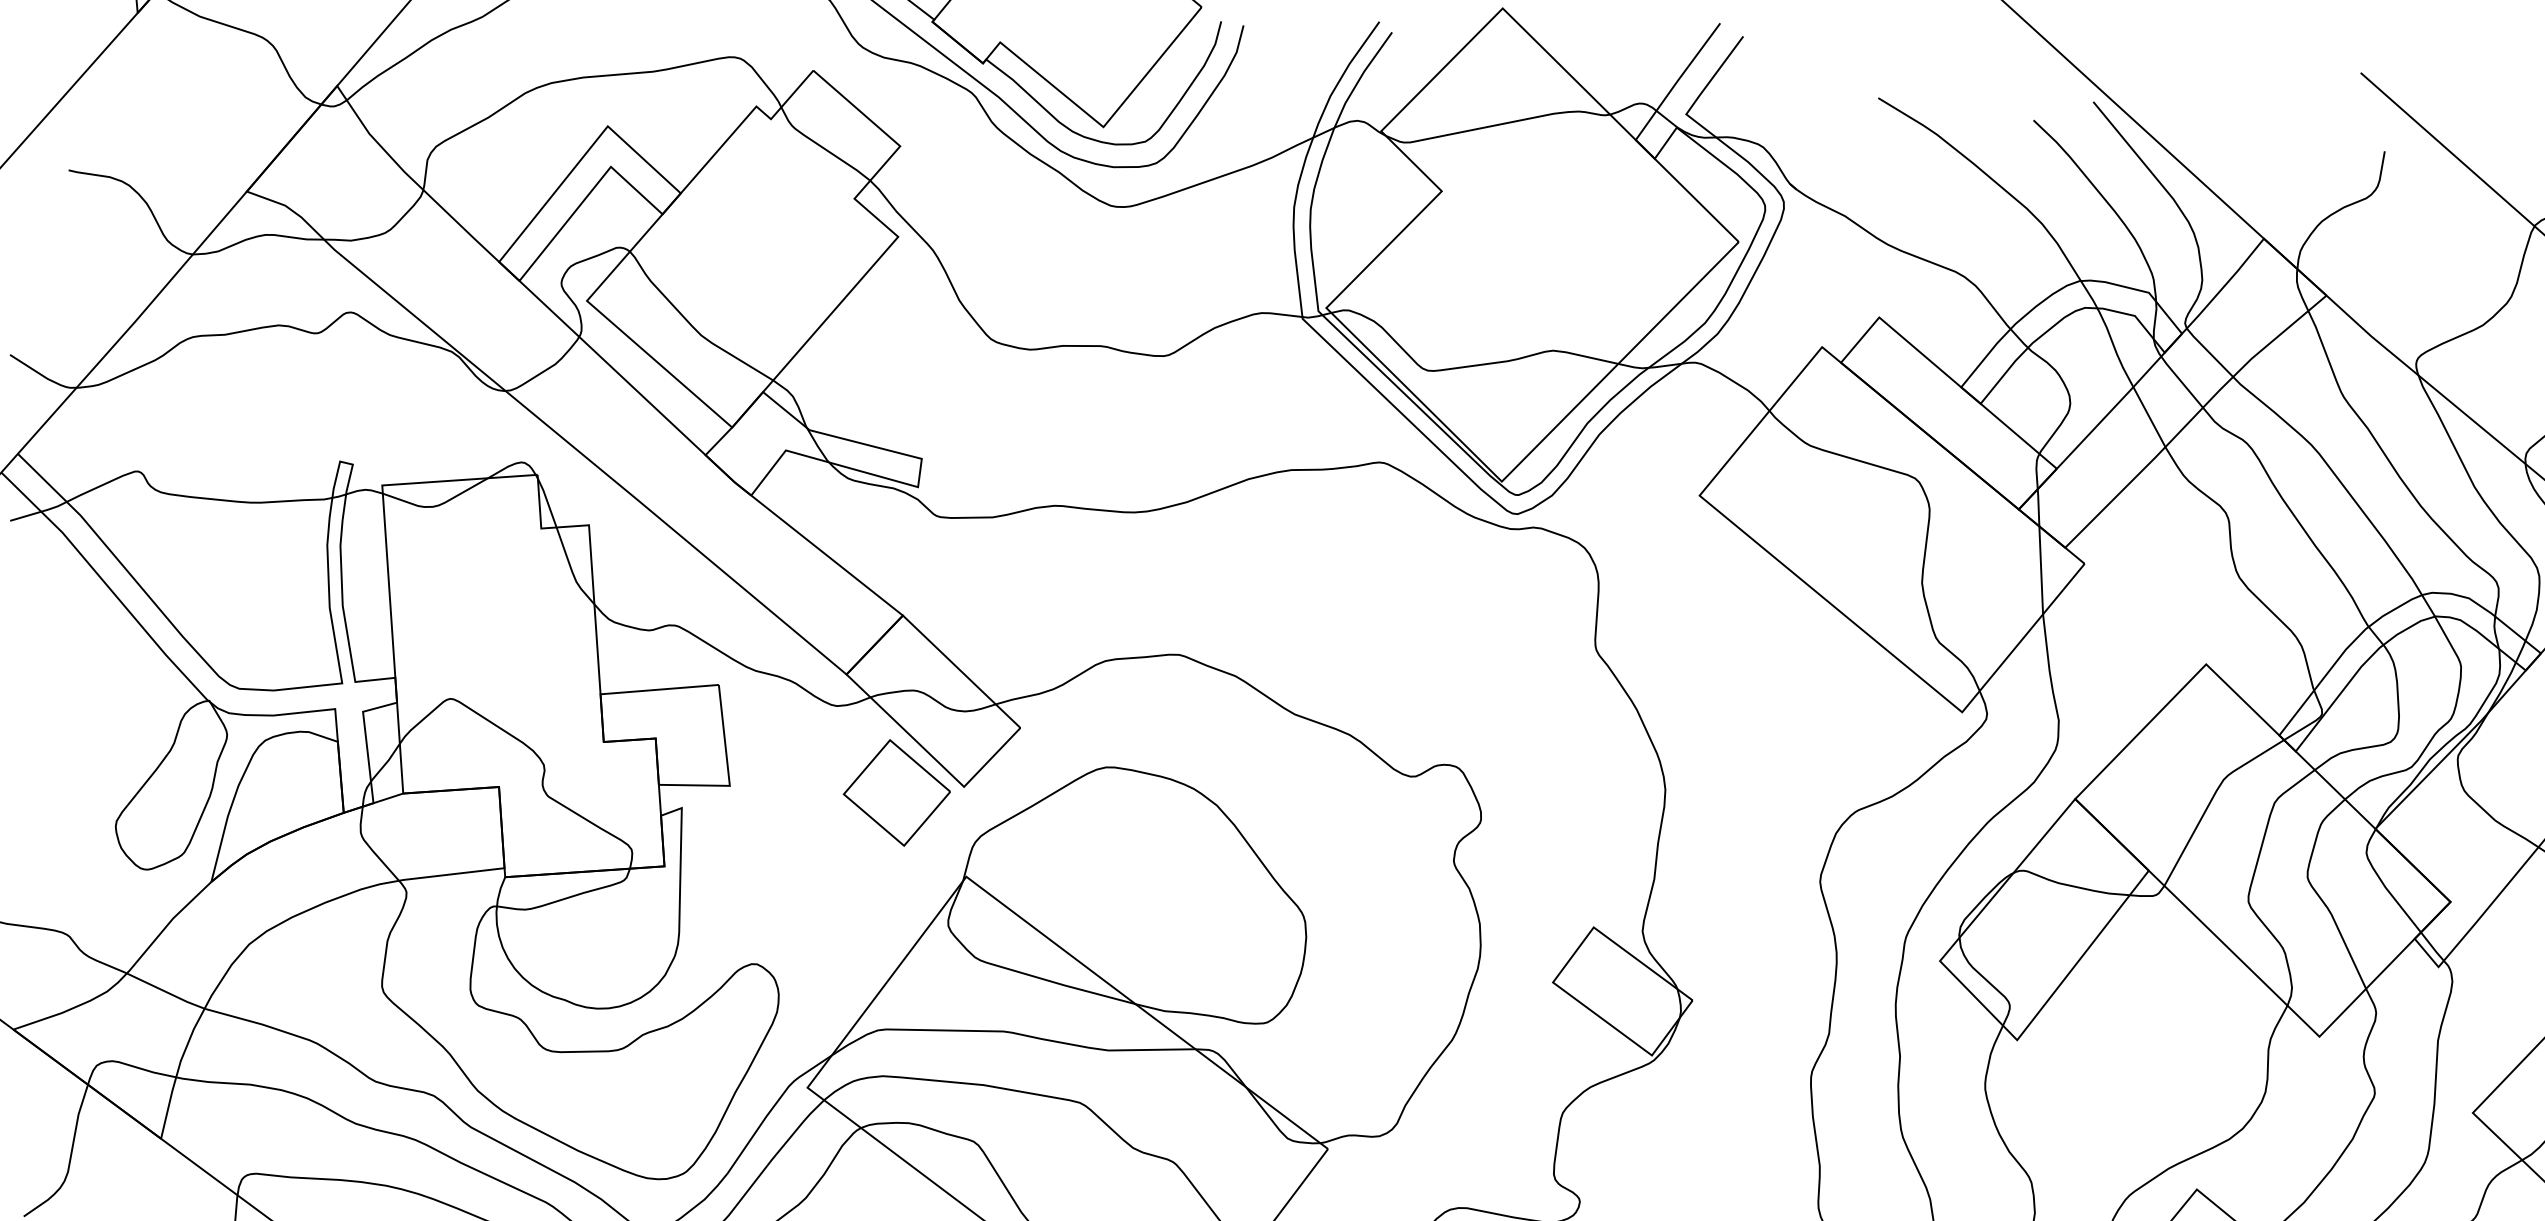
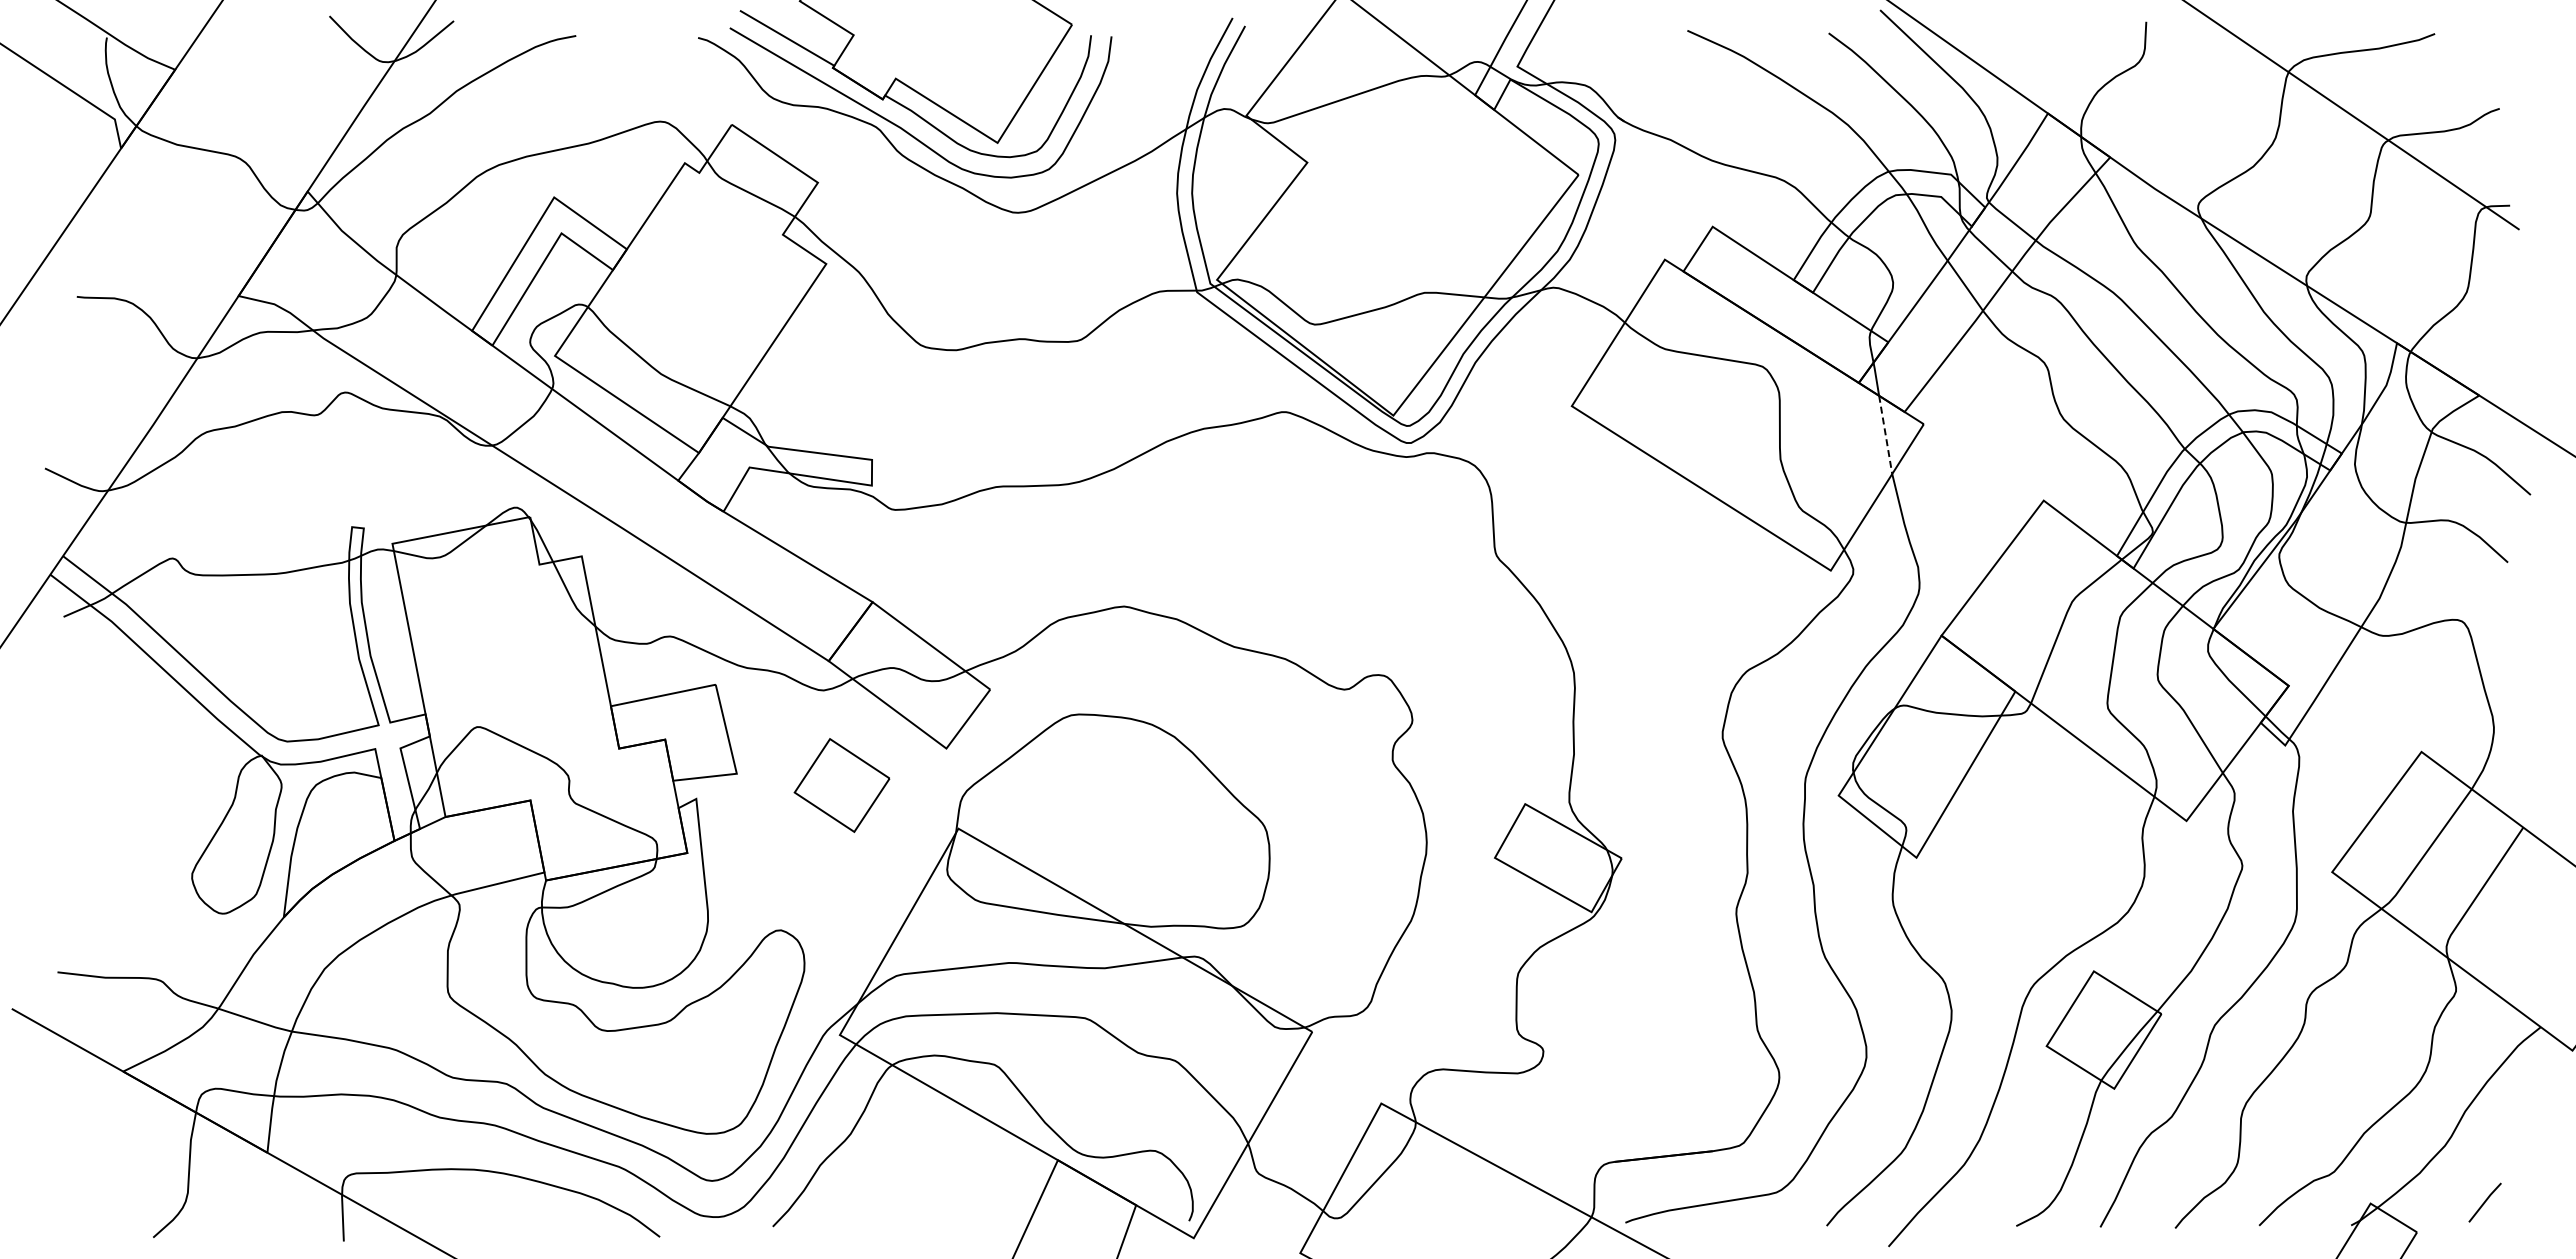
line: (2041, 569) -> (1885, 434), solid -> dashed
part: (896, 792) -> (841, 785), moved

